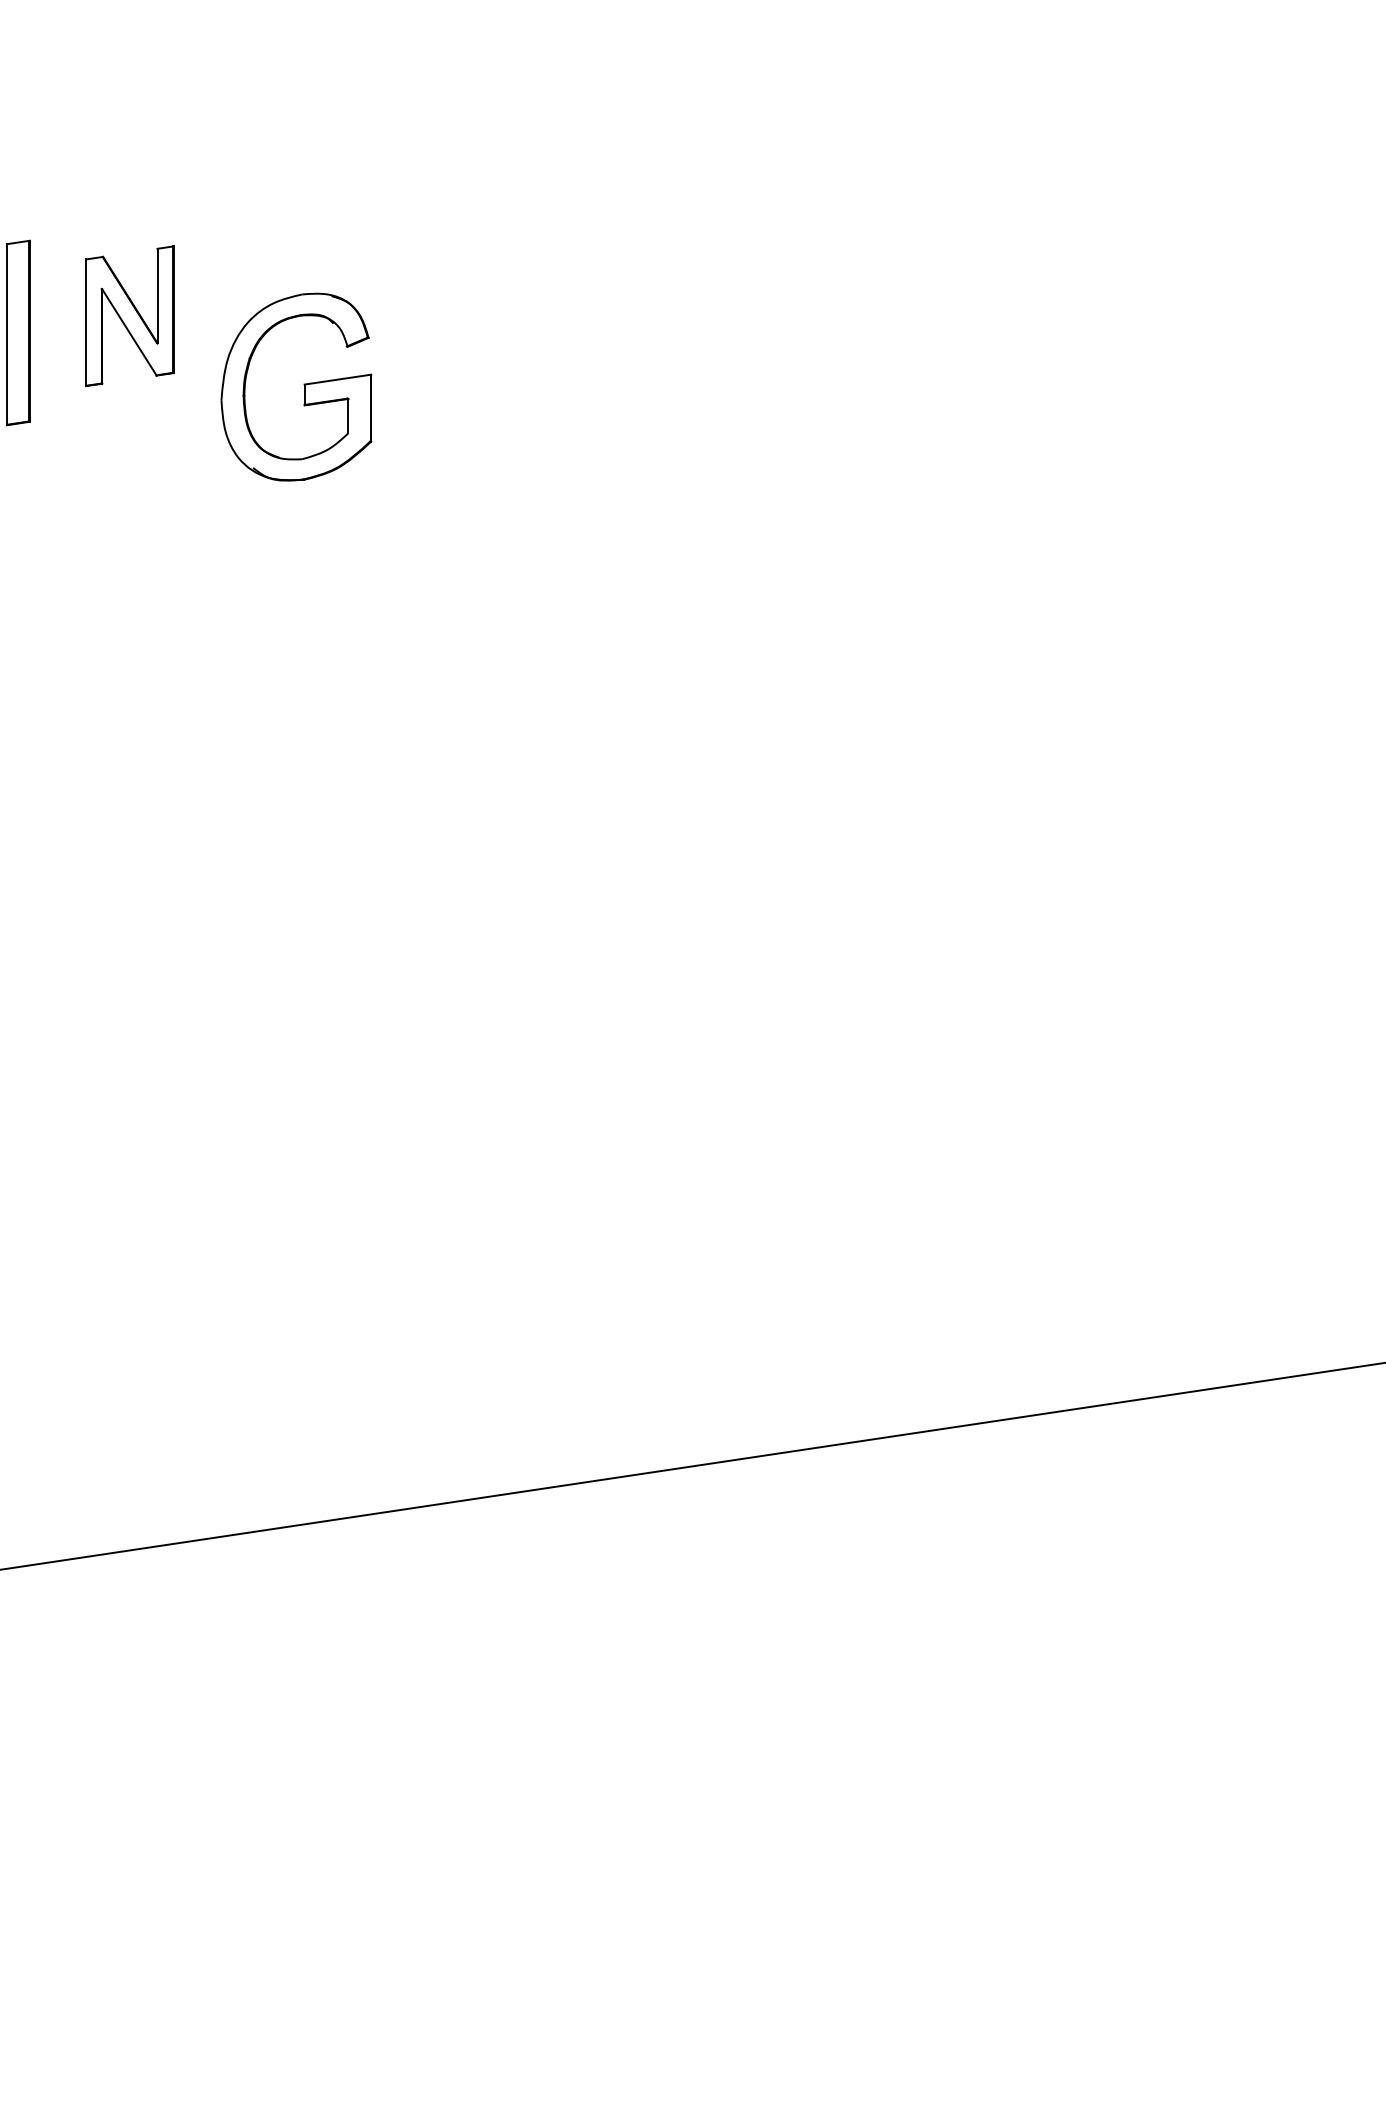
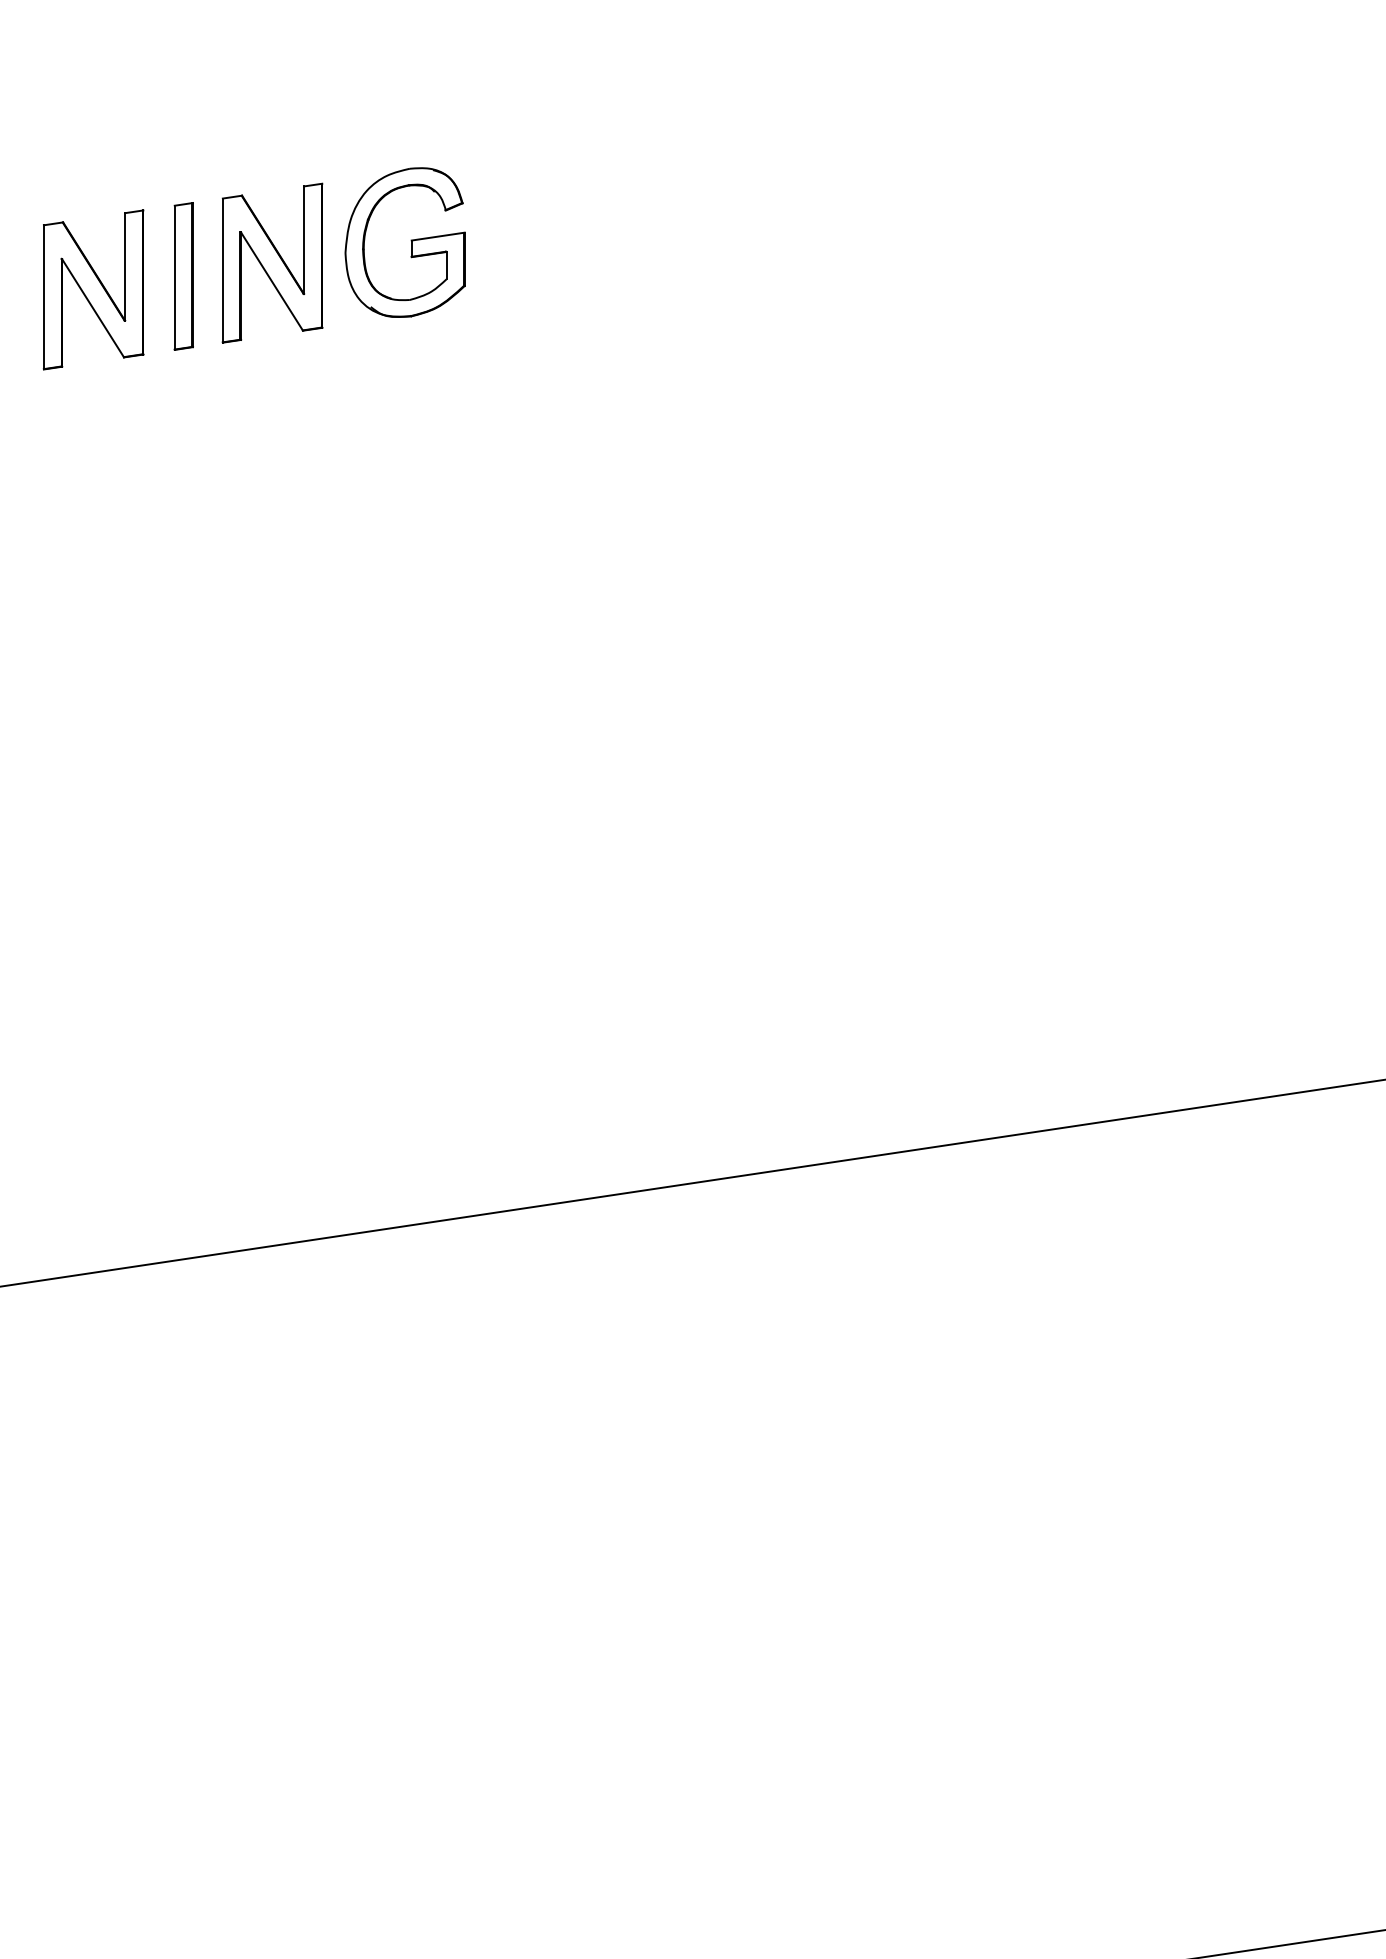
part: (129, 315) -> (272, 262), size x1.43
part: (303, 384) -> (410, 240), moved

